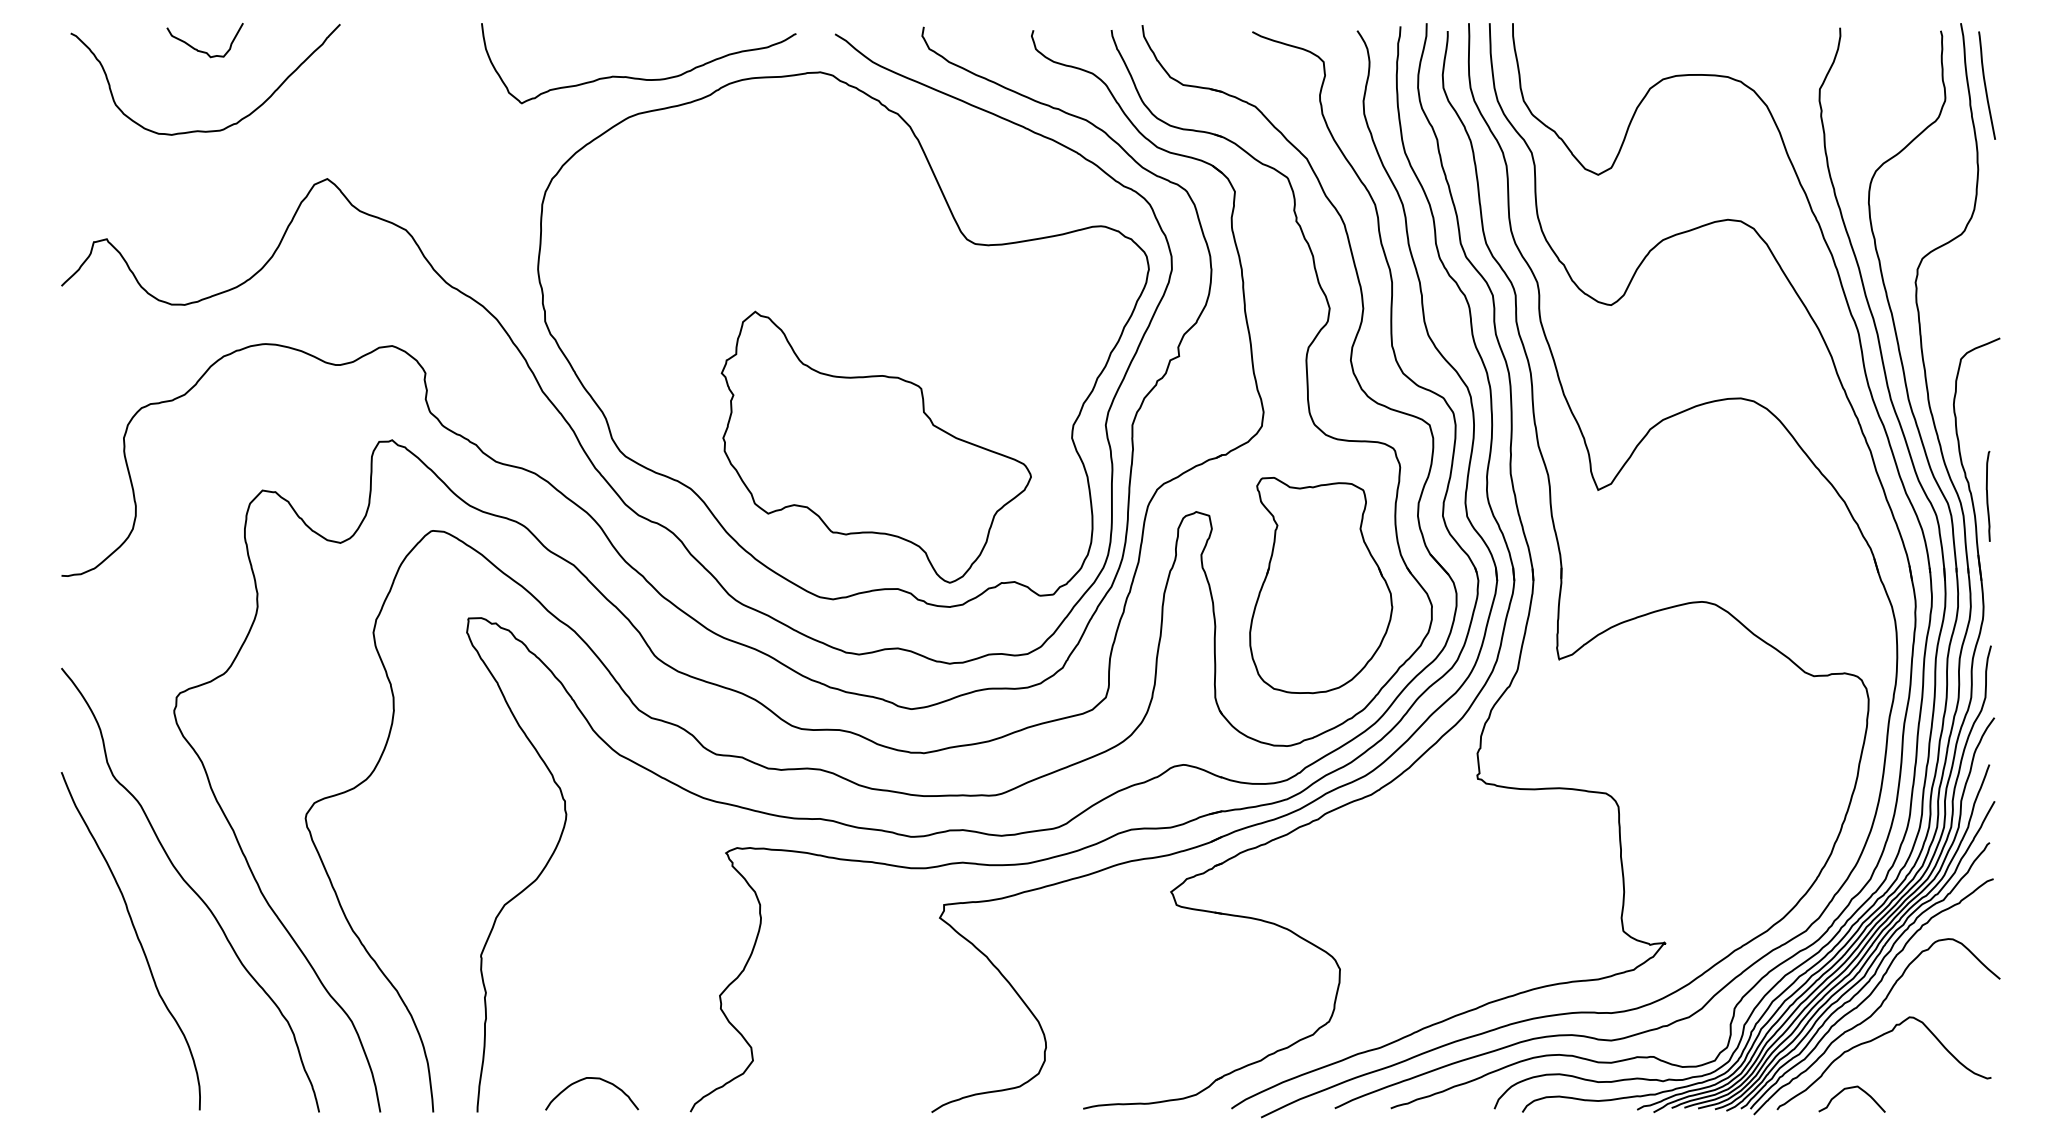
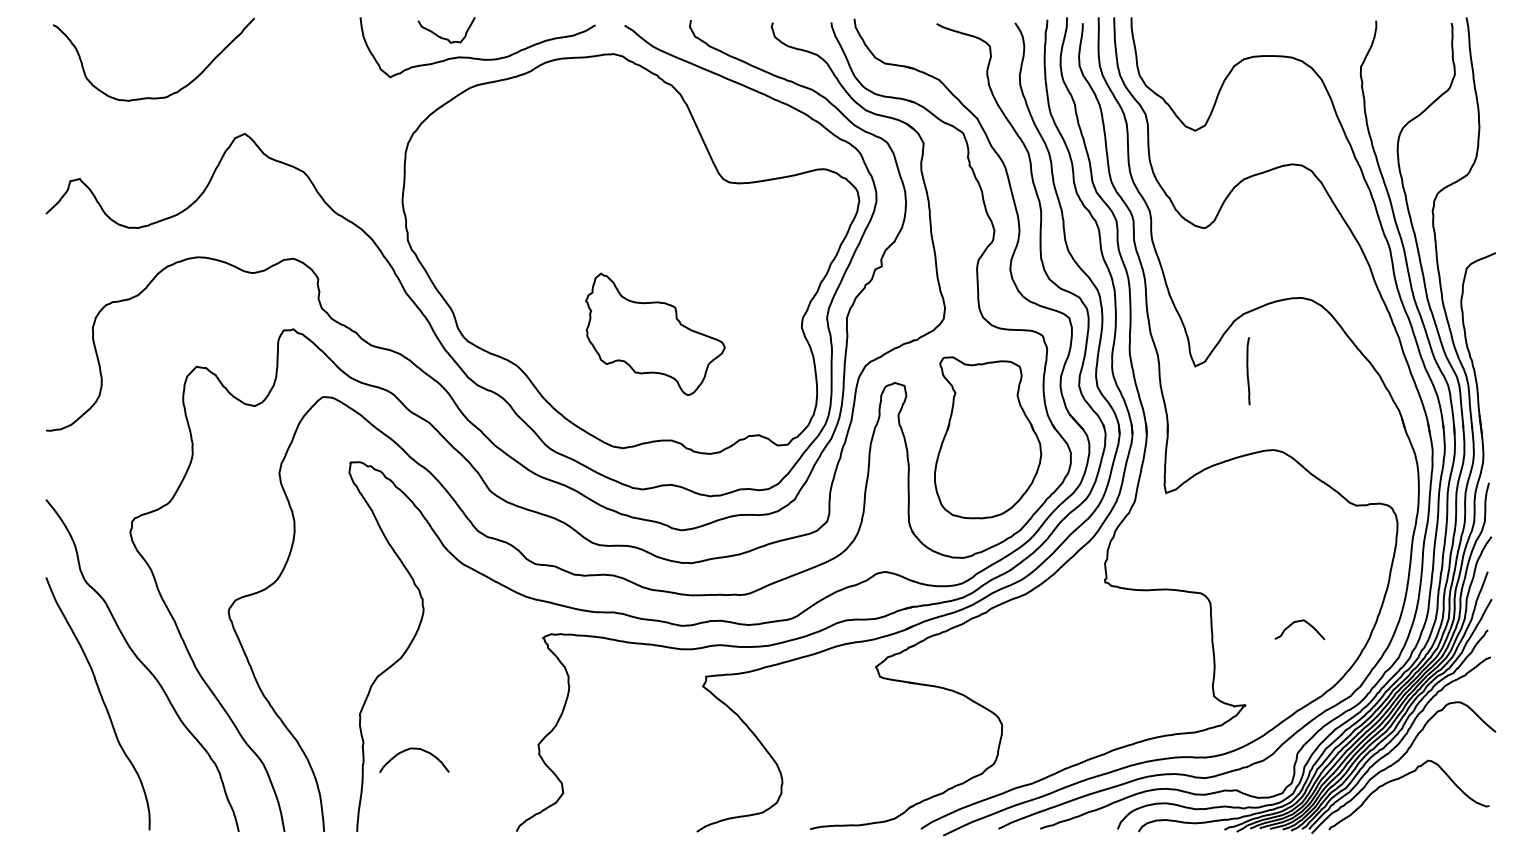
curve: (201, 50) -> (443, 37), moved
curve: (1986, 85) -> (1485, 63), removed
part: (875, 446) -> (654, 333), size x0.6
curve: (1987, 495) -> (1247, 370), moved
curve: (594, 1079) -> (416, 749), moved
curve: (1847, 1089) -> (1296, 622), moved

